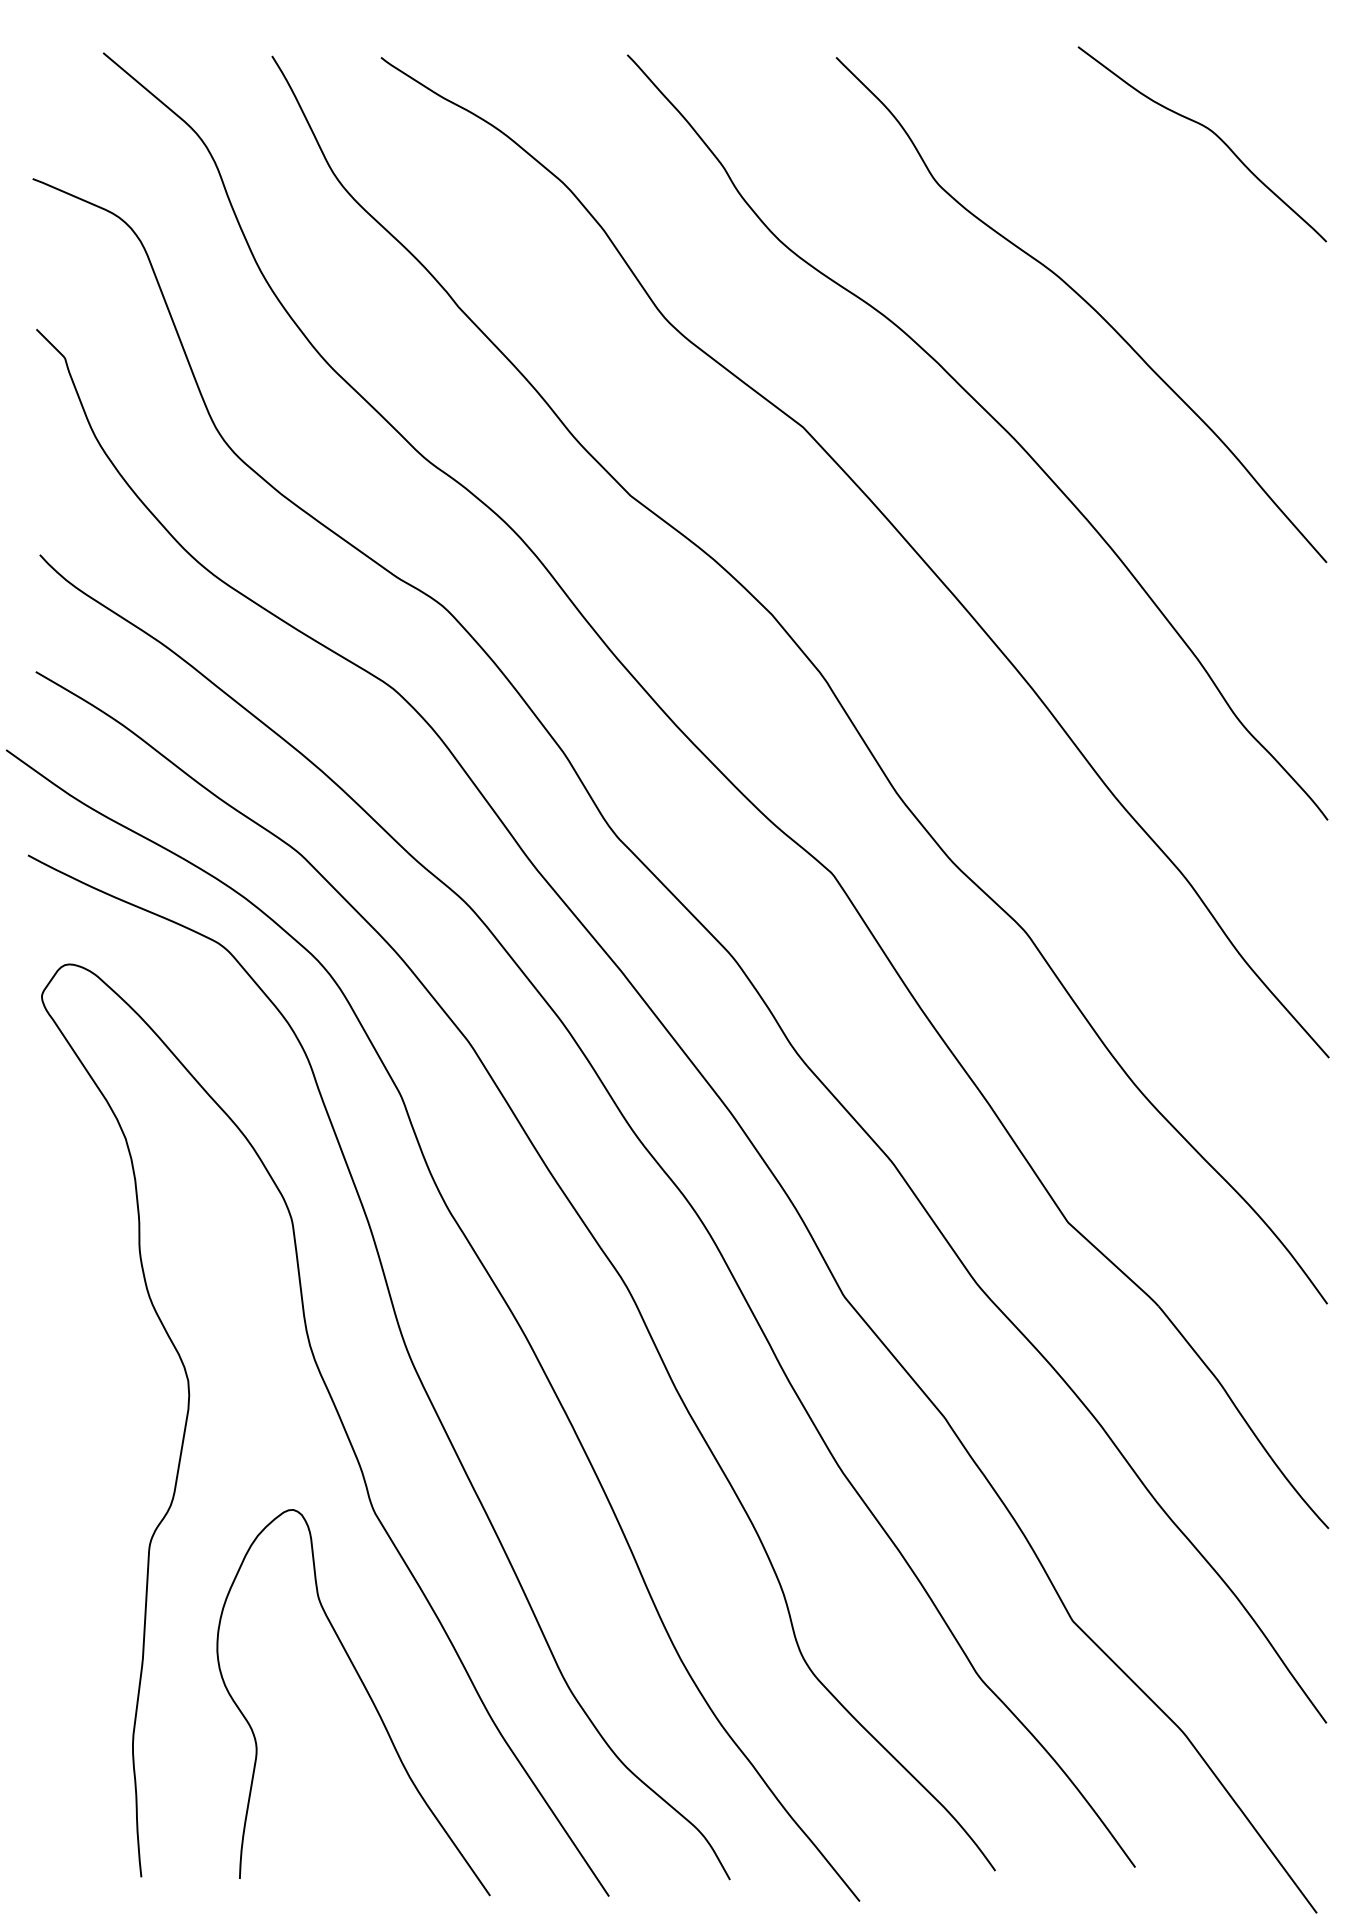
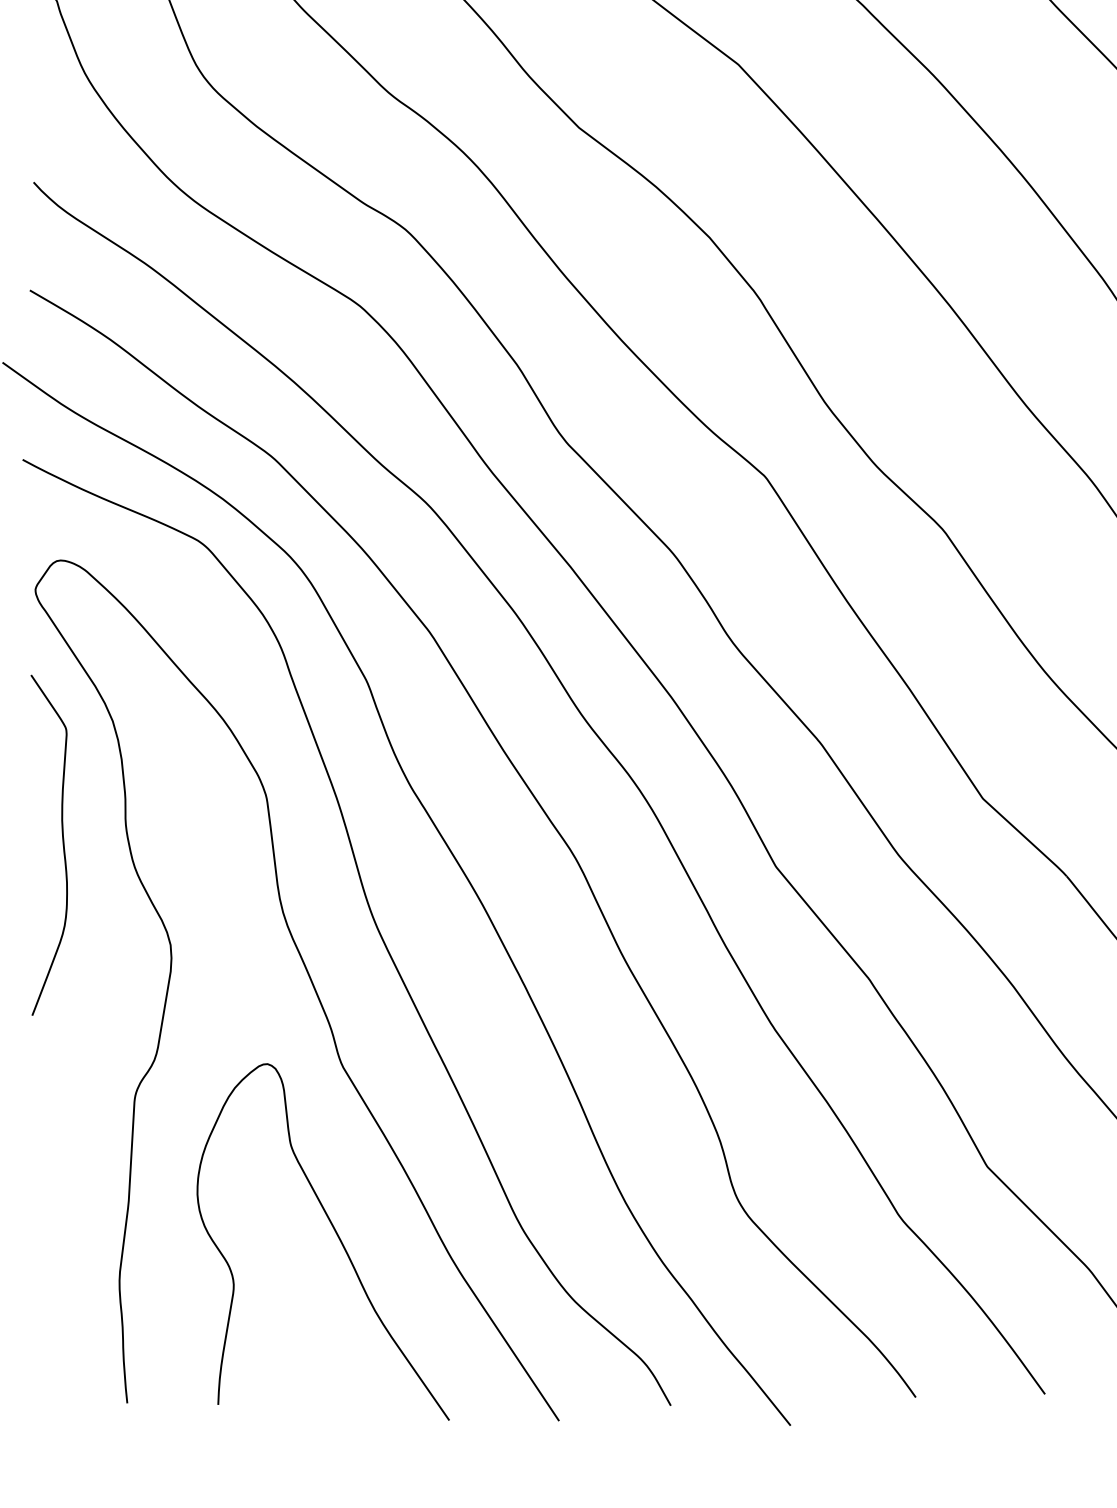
curve: (71, 1272) -> (62, 844), added

